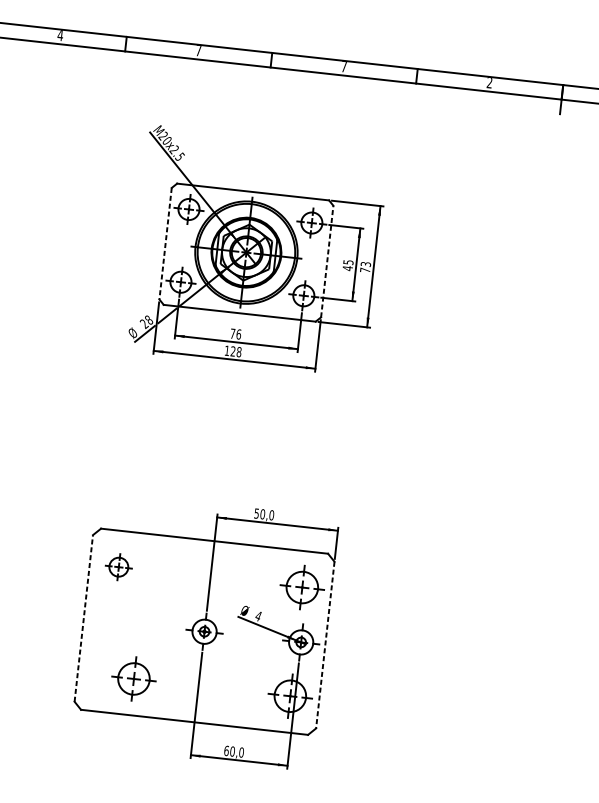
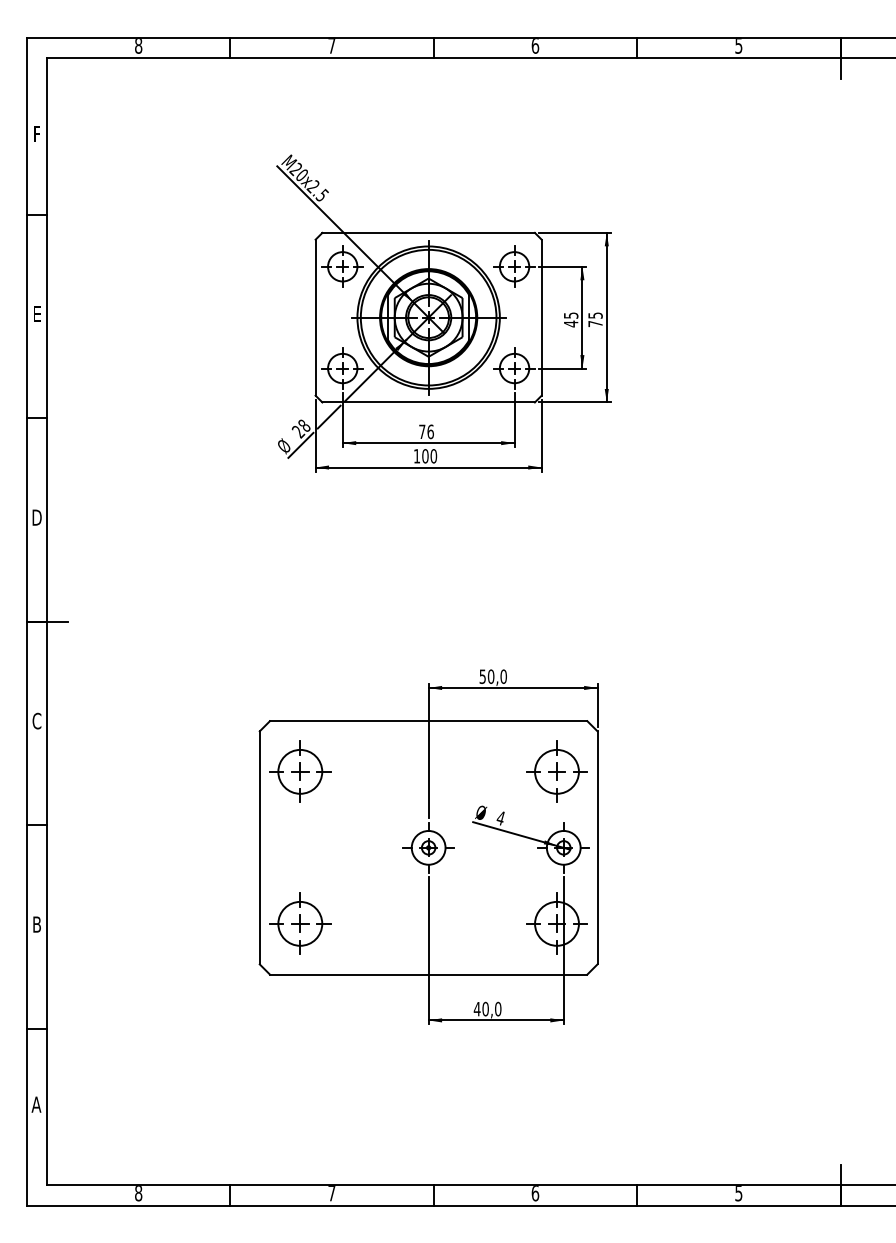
text: (60, 35) -> (138, 46), 4 -> 8
text: (344, 67) -> (535, 46), 7 -> 6
text: (489, 83) -> (738, 46), 2 -> 5
line: (165, 243) -> (315, 317), dashed -> solid
line: (327, 261) -> (541, 317), dashed -> solid
text: (365, 264) -> (594, 315), 73 -> 75
text: (236, 351) -> (429, 456), 128 -> 100
part: (118, 567) -> (300, 771), size x1.67
line: (83, 618) -> (259, 847), dashed -> solid
line: (325, 644) -> (597, 847), dashed -> solid
part: (134, 678) -> (300, 923), moved
text: (226, 750) -> (476, 1008), 60,0 -> 40,0

